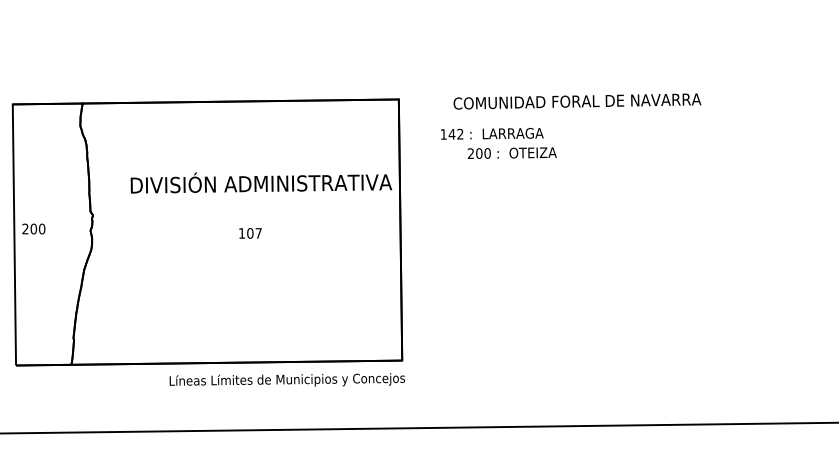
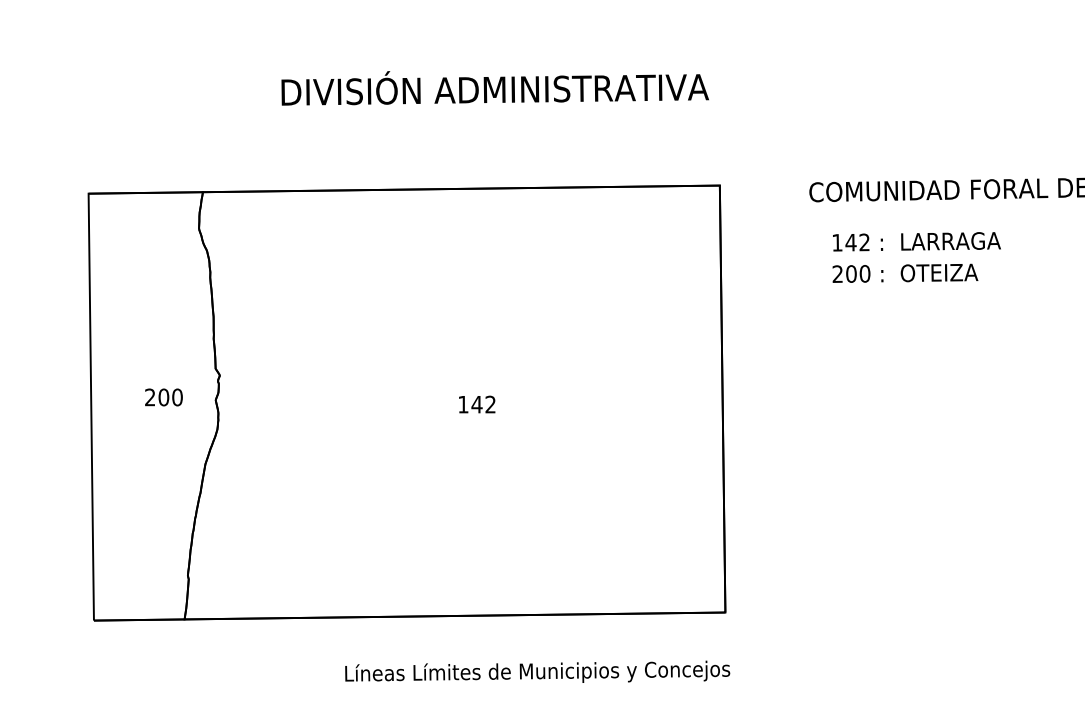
text: (492, 133) -> (917, 241), moved
text: (261, 182) -> (495, 87), moved
text: (33, 228) -> (163, 396), moved
text: (253, 233) -> (482, 404), 107 -> 142
text: (287, 379) -> (537, 671), moved

